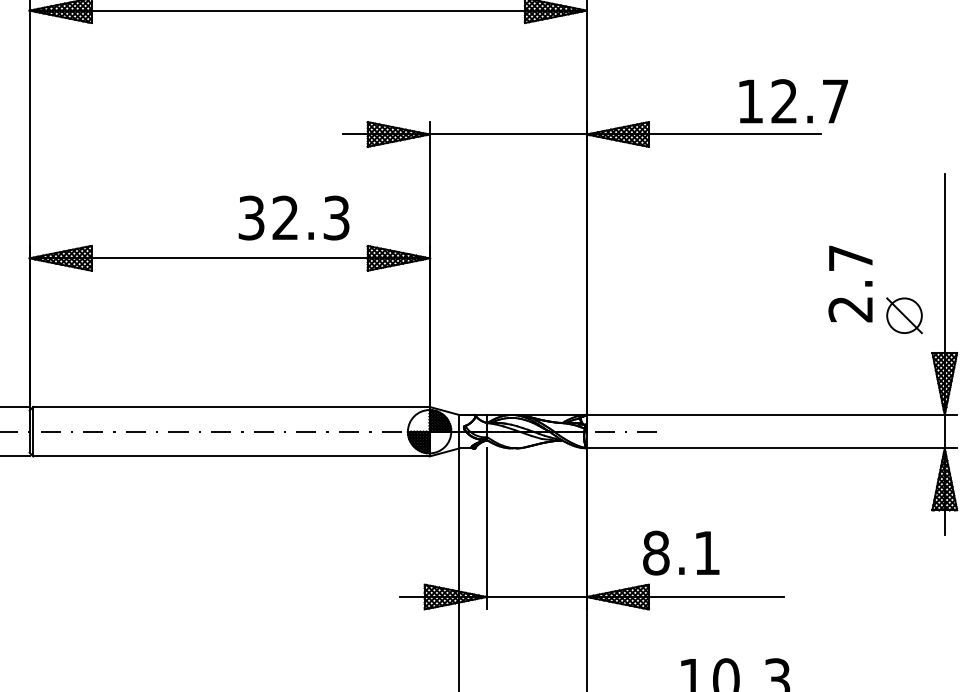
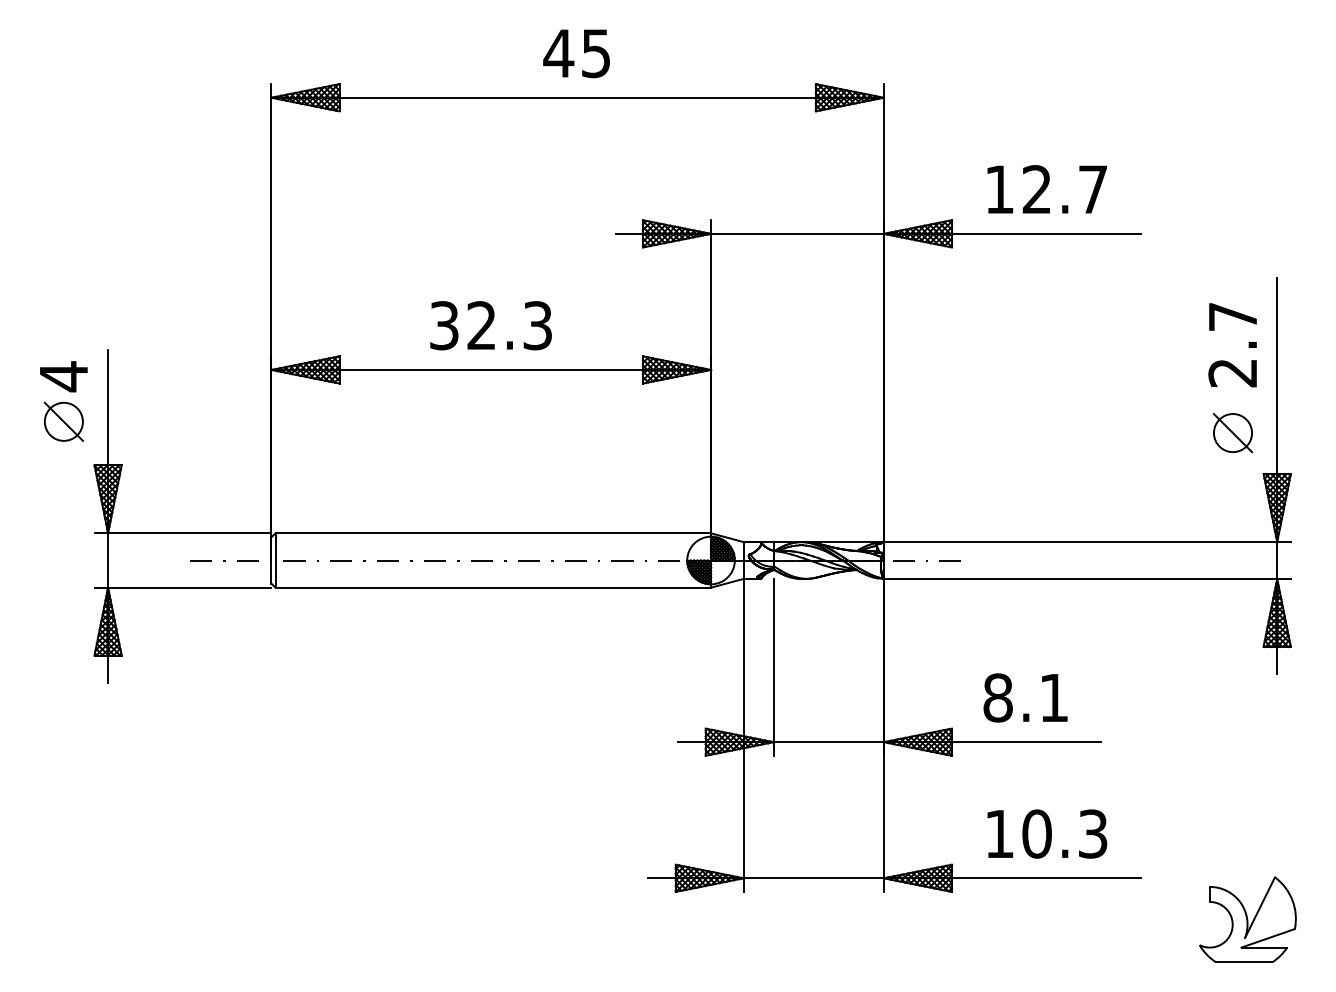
text: (793, 101) -> (1046, 189), moved
text: (293, 217) -> (490, 325), moved
text: (850, 284) -> (1232, 345), moved
text: (681, 552) -> (1025, 697), moved

